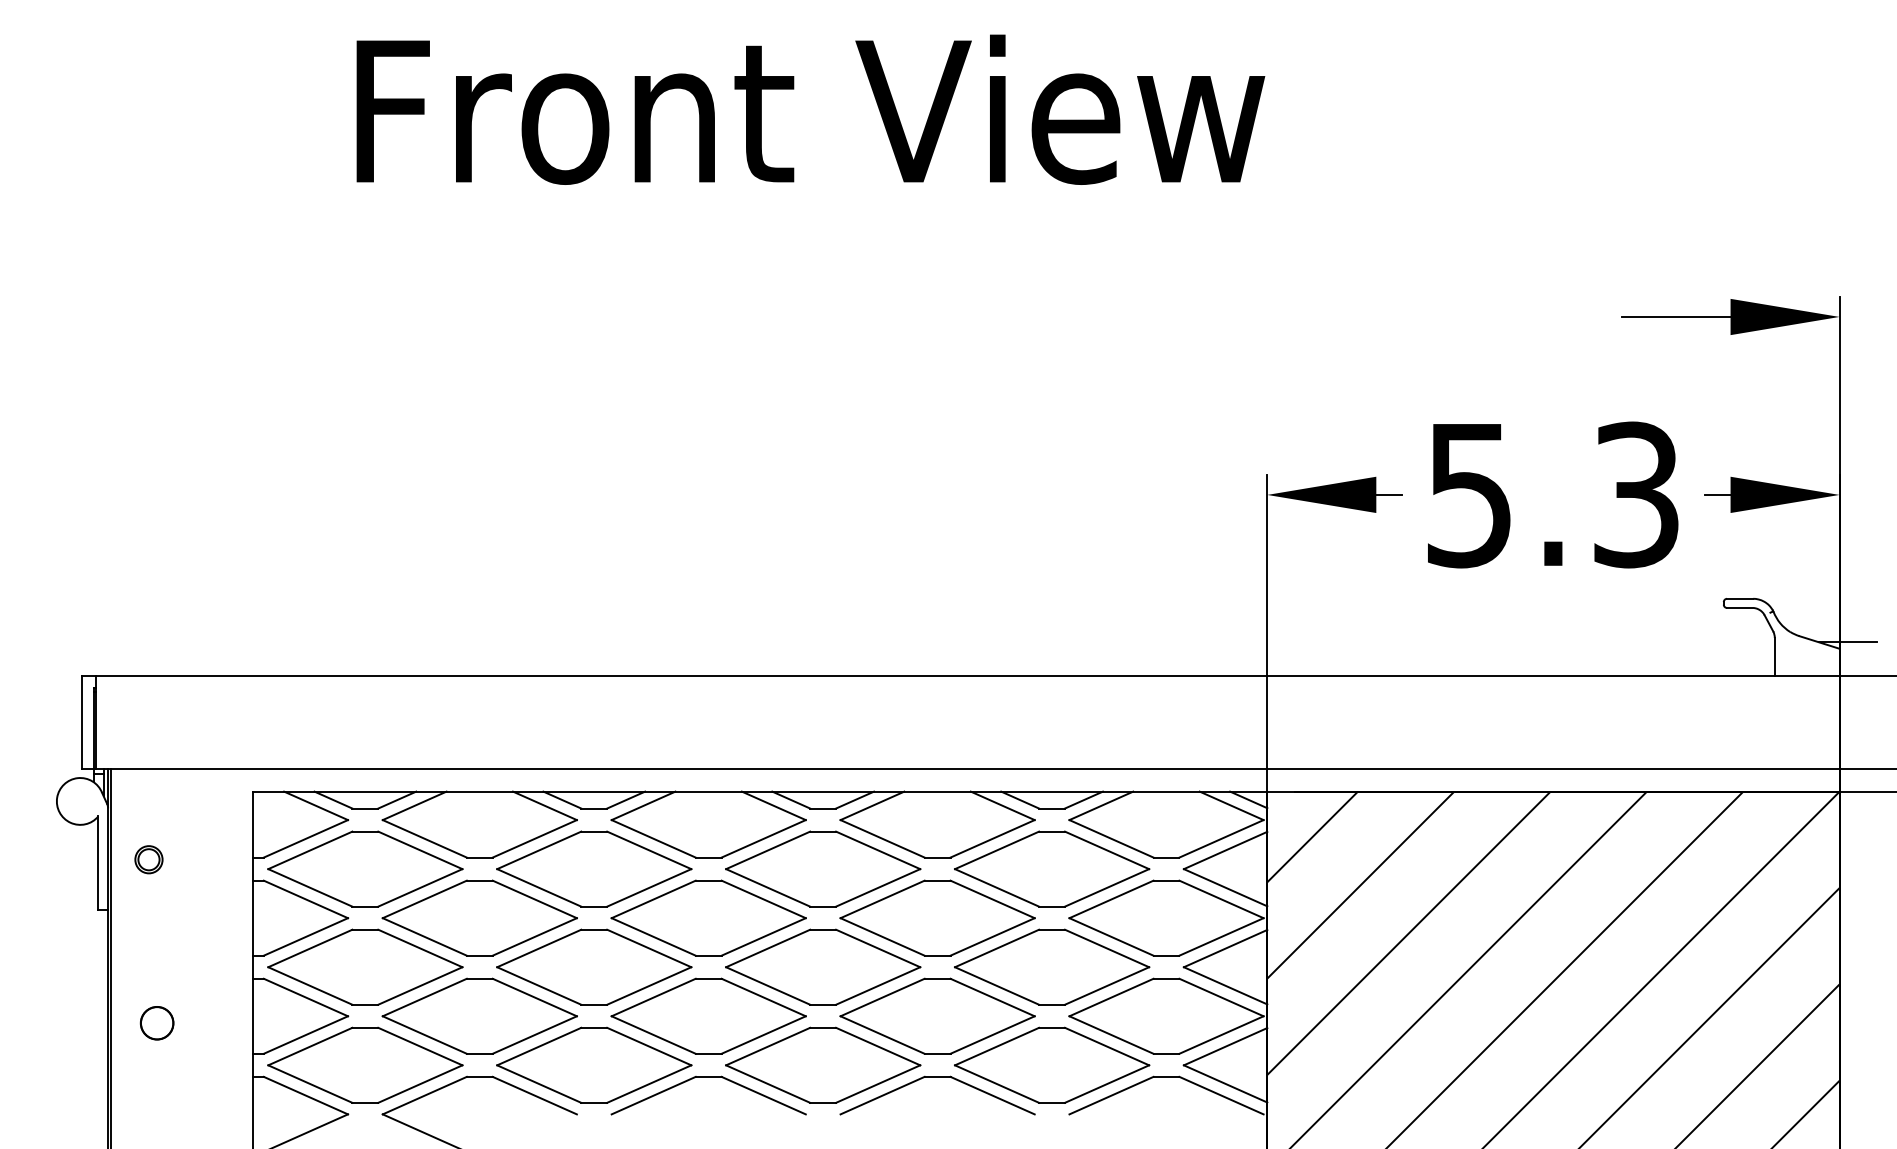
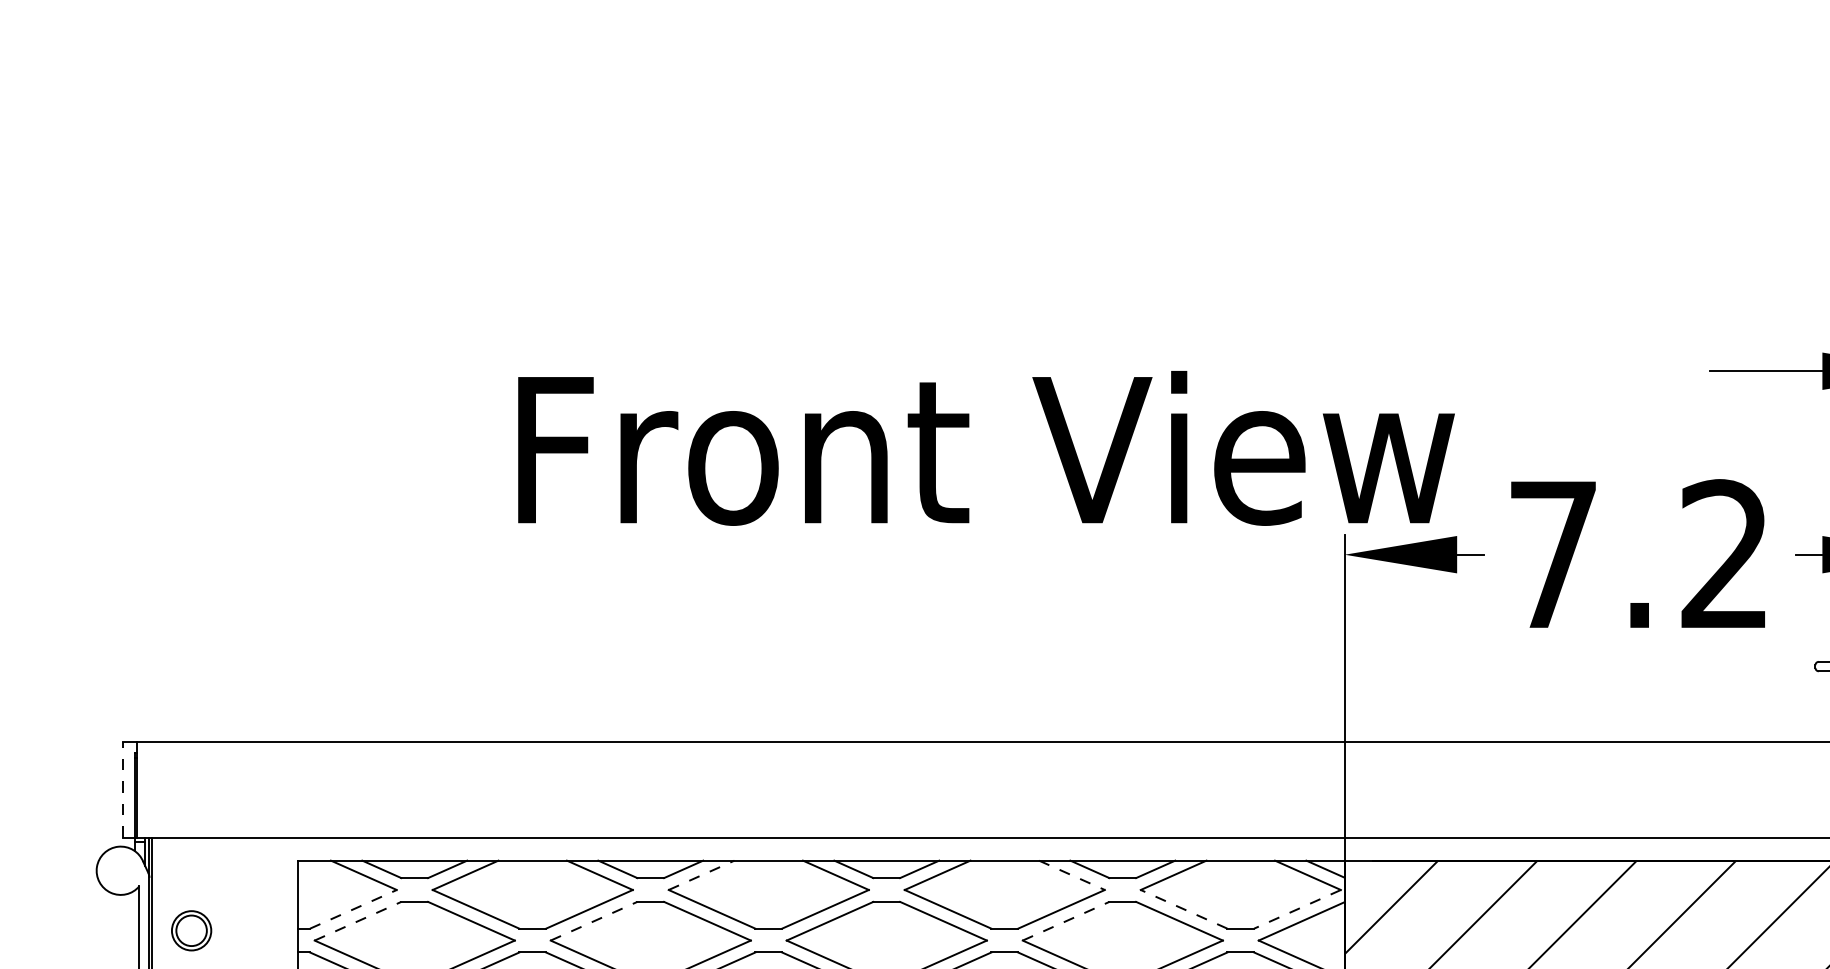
text: (810, 109) -> (986, 448), moved
text: (1553, 494) -> (1639, 554), 5.3 -> 7.2
line: (82, 722) -> (123, 789), solid -> dashed
line: (643, 805) -> (701, 874), solid -> dashed
line: (1002, 805) -> (1071, 874), solid -> dashed
line: (306, 838) -> (354, 908), solid -> dashed
line: (1111, 838) -> (1184, 908), solid -> dashed
line: (1221, 839) -> (1297, 910), solid -> dashed
line: (310, 850) -> (358, 921), solid -> dashed
line: (539, 850) -> (594, 921), solid -> dashed
line: (997, 850) -> (1066, 921), solid -> dashed
part: (148, 859) -> (191, 930), size x1.4

